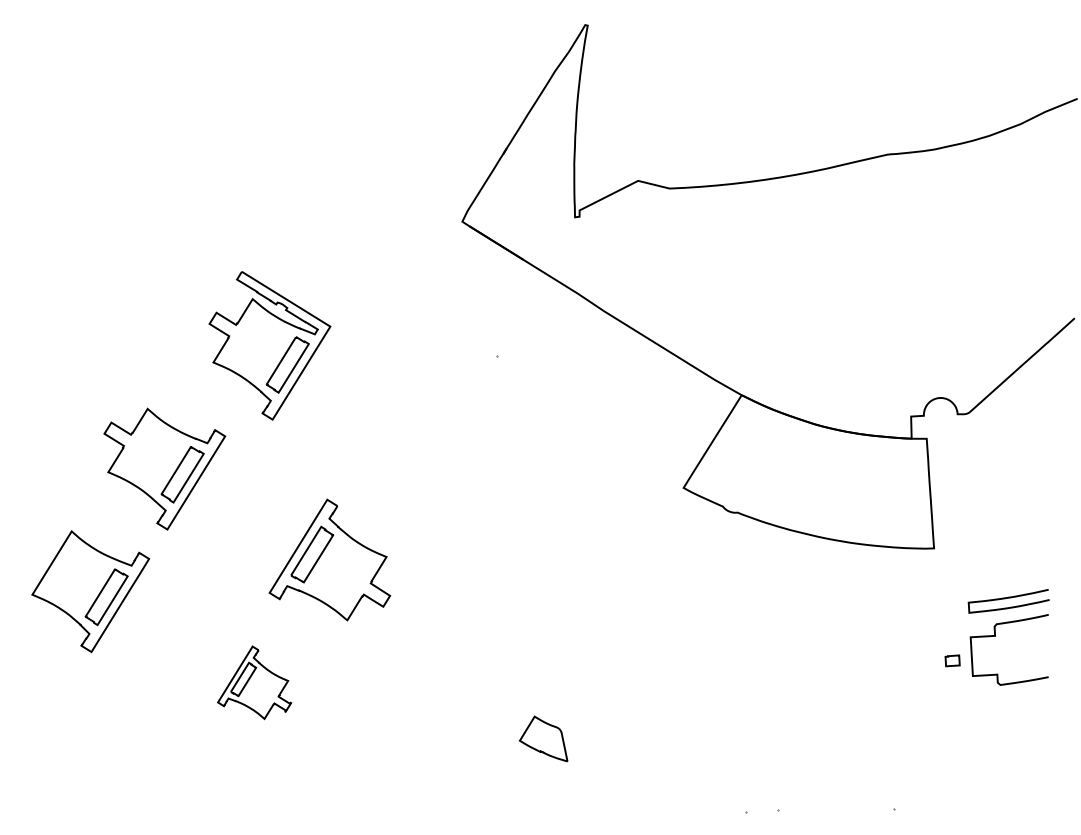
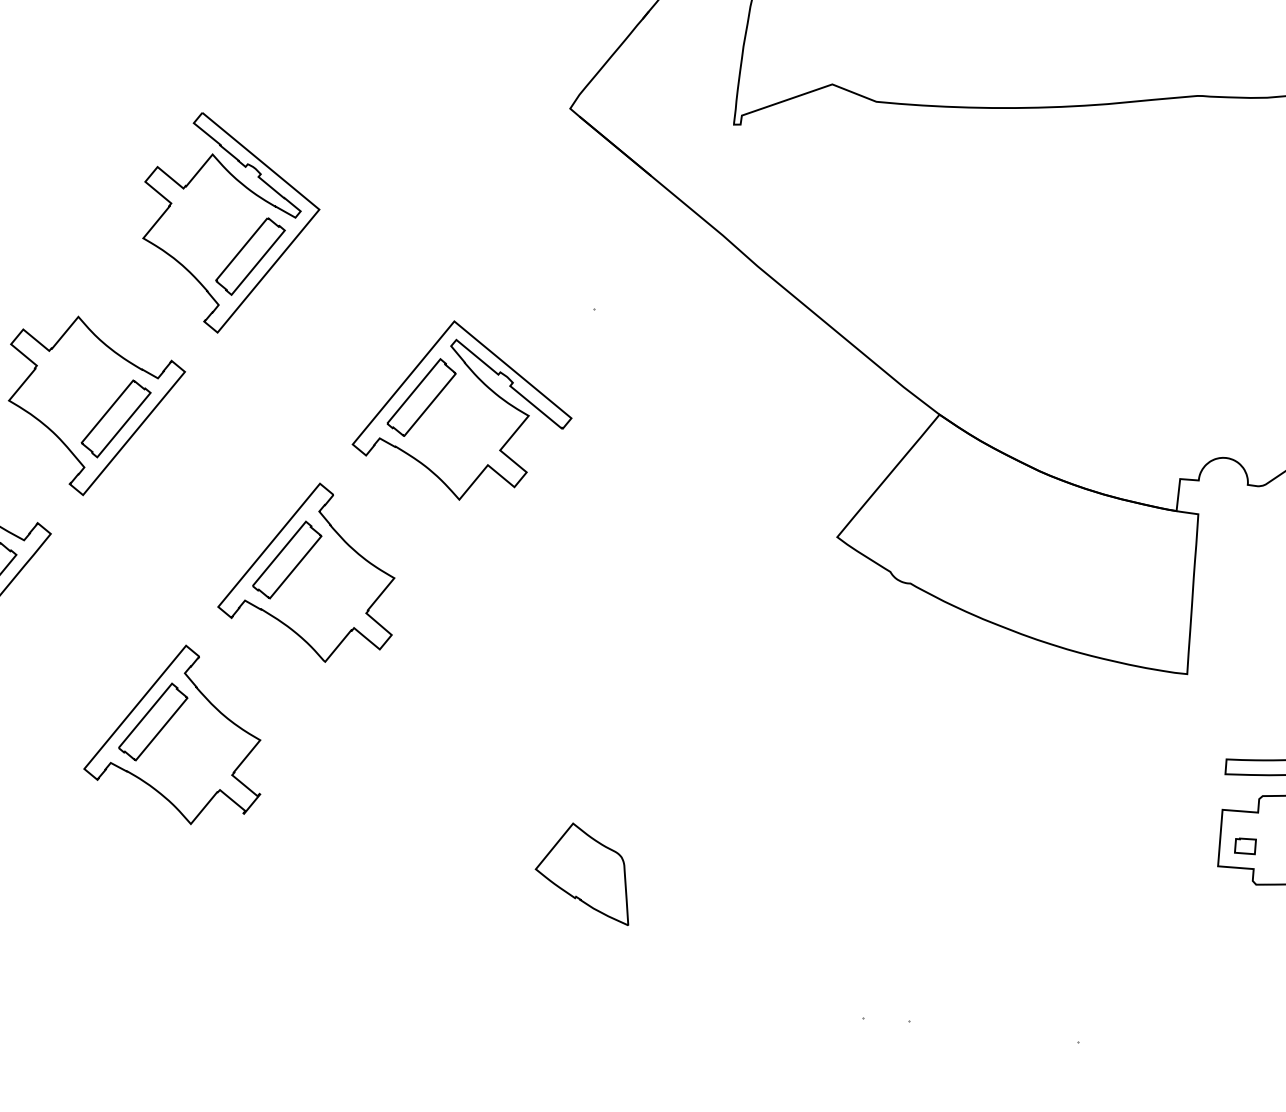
part: (269, 345) -> (227, 224), moved
part: (418, 437) -> (464, 411), added
part: (952, 660) -> (1245, 845), moved
part: (254, 682) -> (178, 733), size x1.67
part: (543, 738) -> (585, 871), size x1.43

